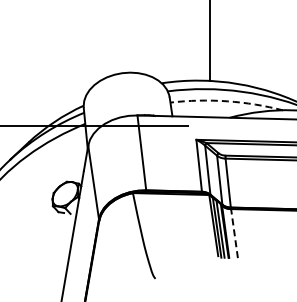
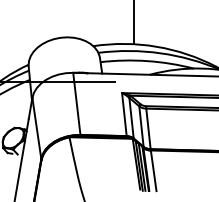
arc: (227, 101) -> (147, 61), dashed -> solid
line: (234, 233) -> (153, 170), dashed -> solid

